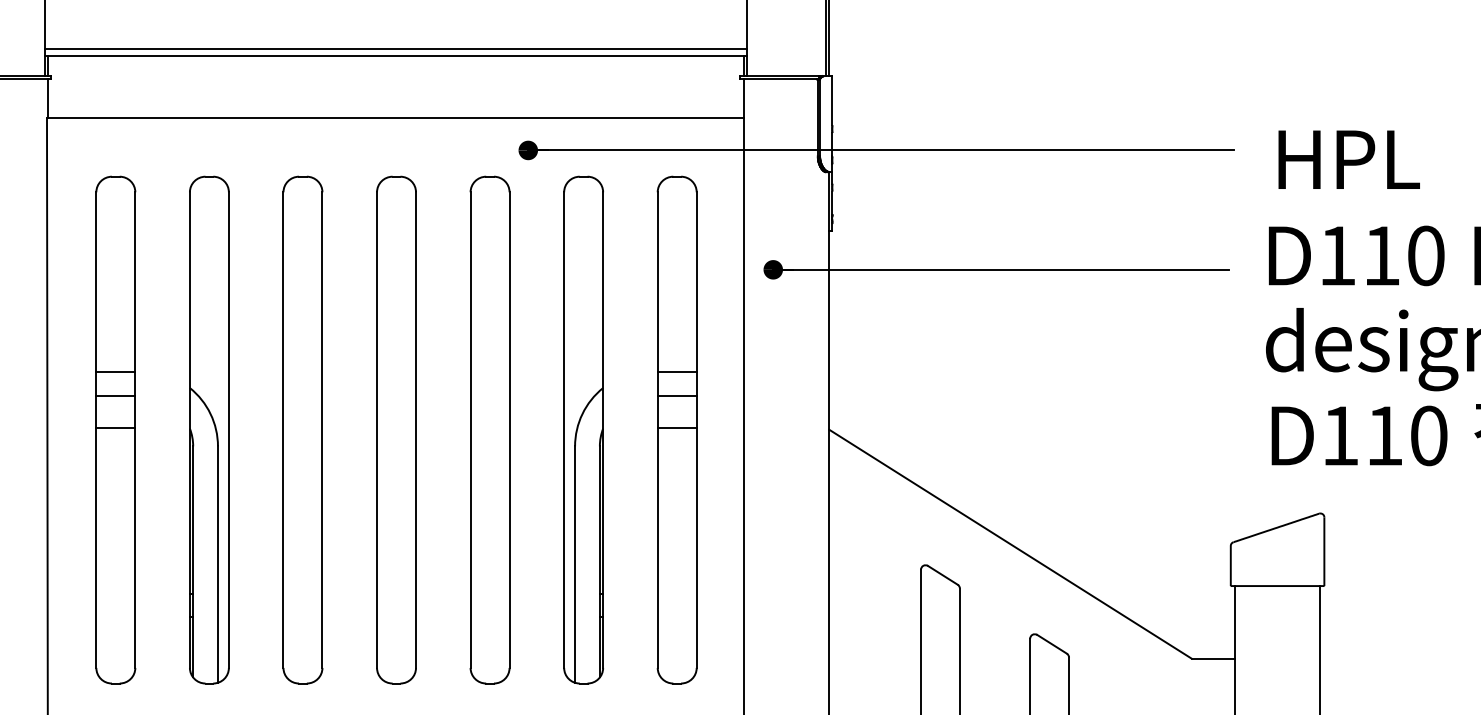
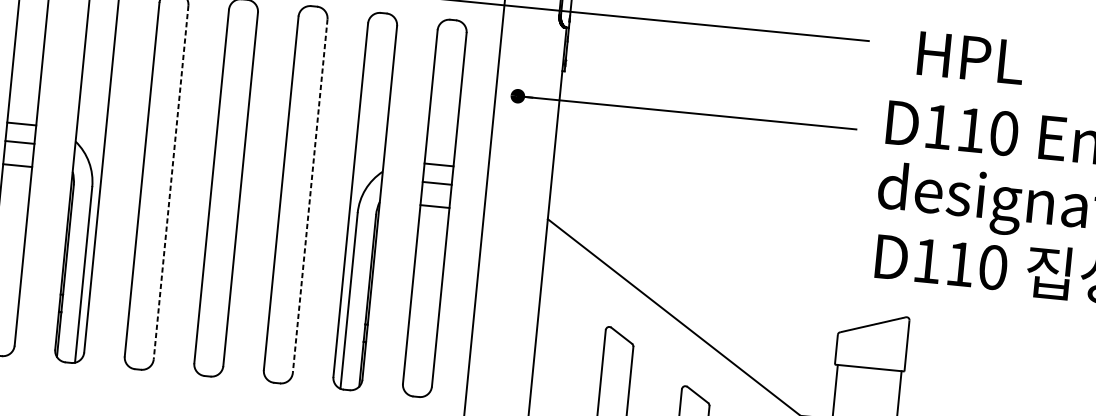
text: (1348, 159) -> (970, 57), moved
line: (322, 430) -> (171, 182), solid -> dashed
line: (509, 430) -> (310, 196), solid -> dashed

